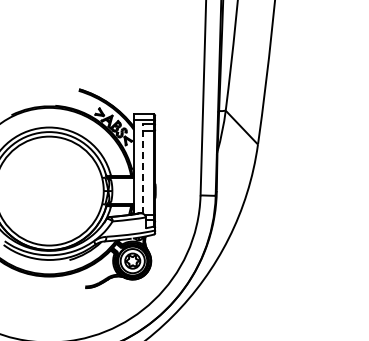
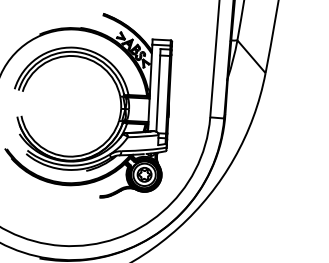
line: (143, 169) -> (158, 90), dashed -> solid

